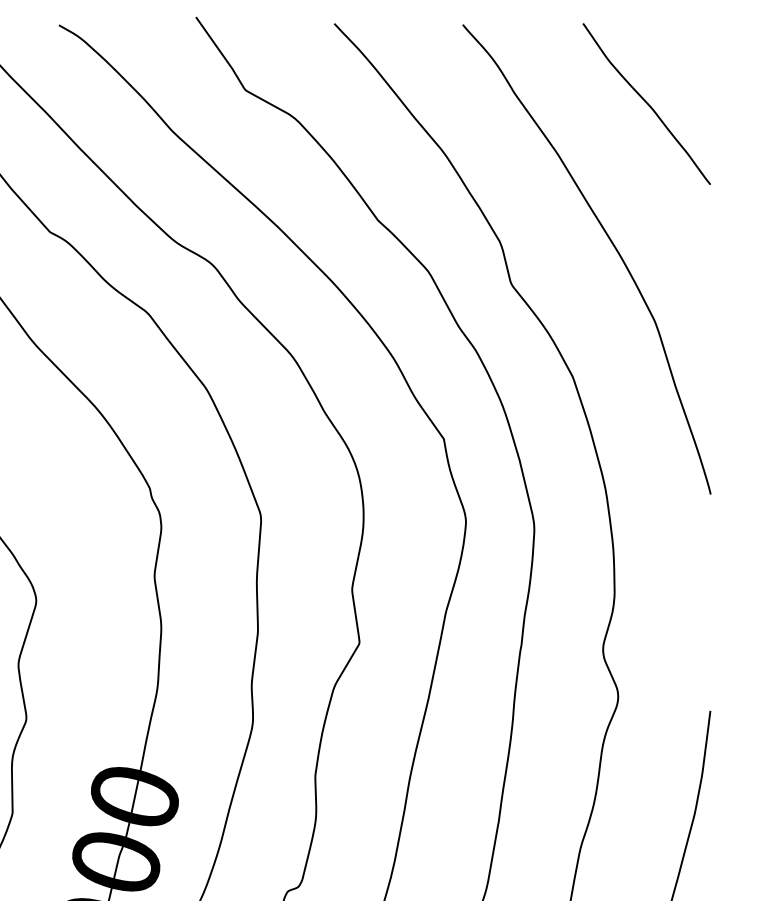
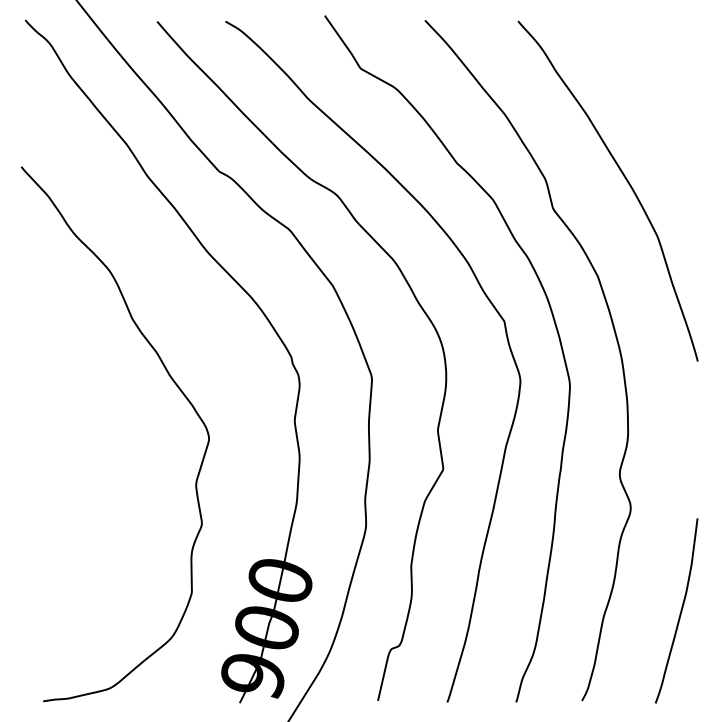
curve: (646, 103) -> (651, 78), removed

